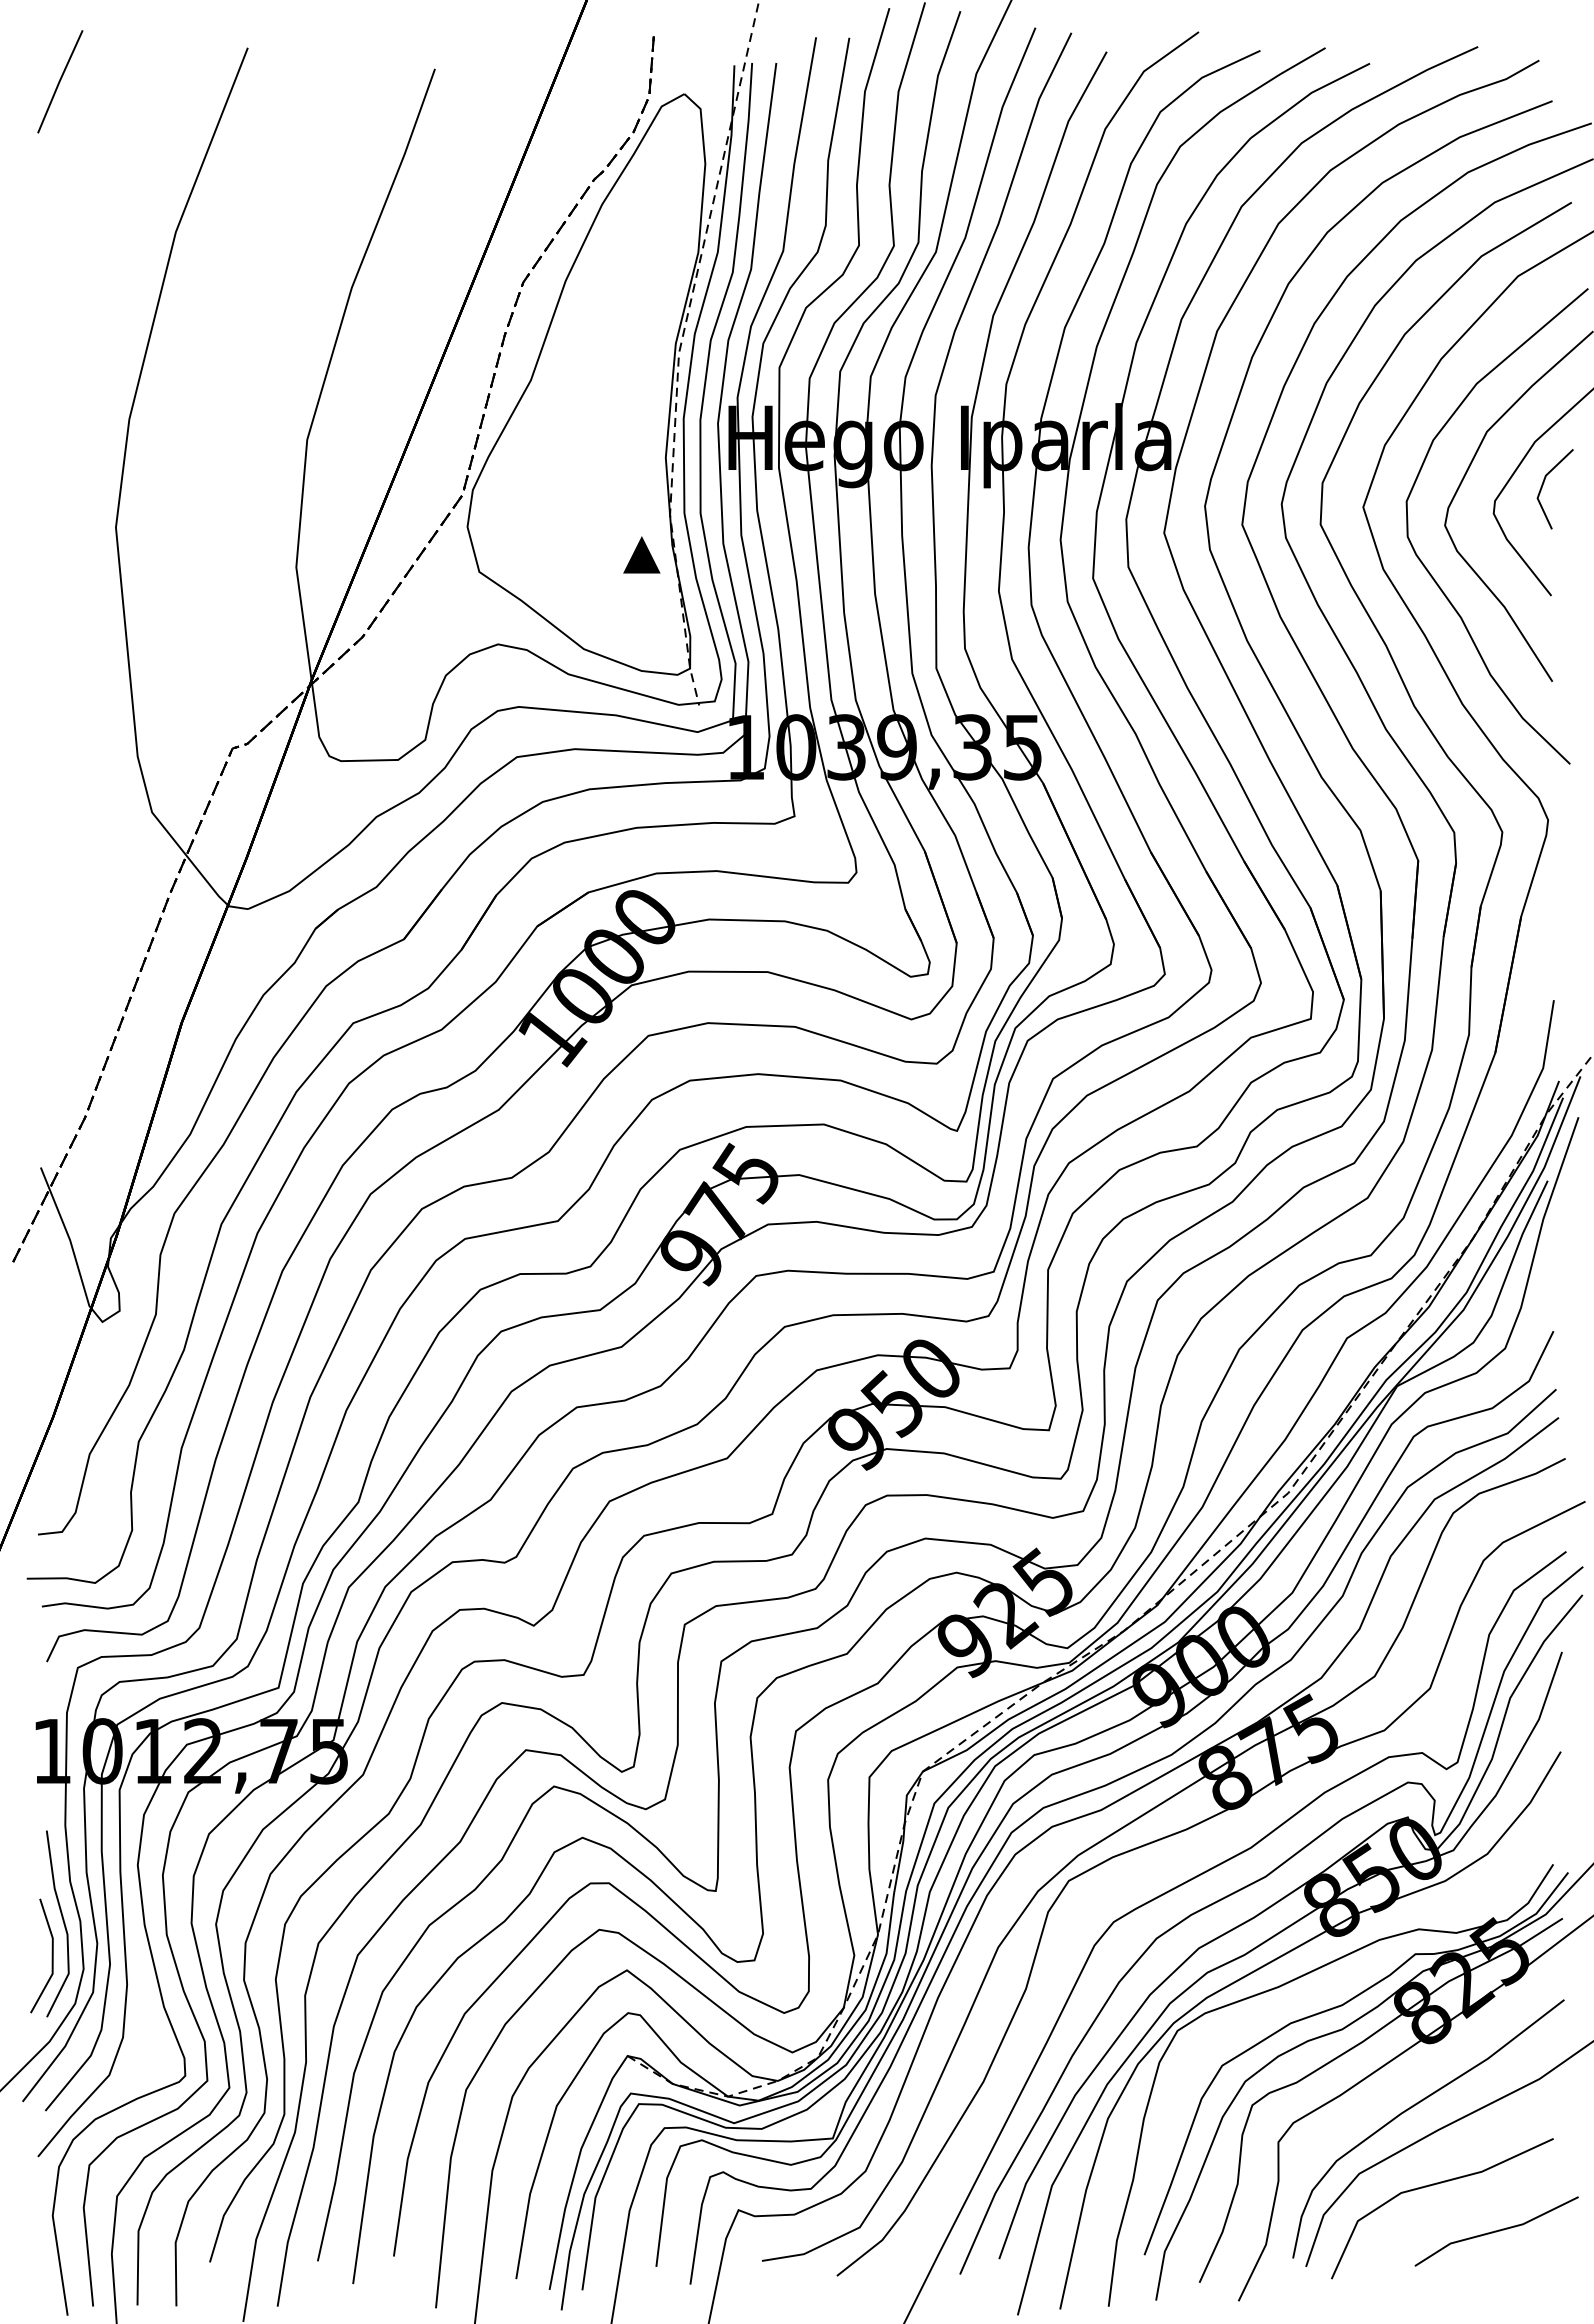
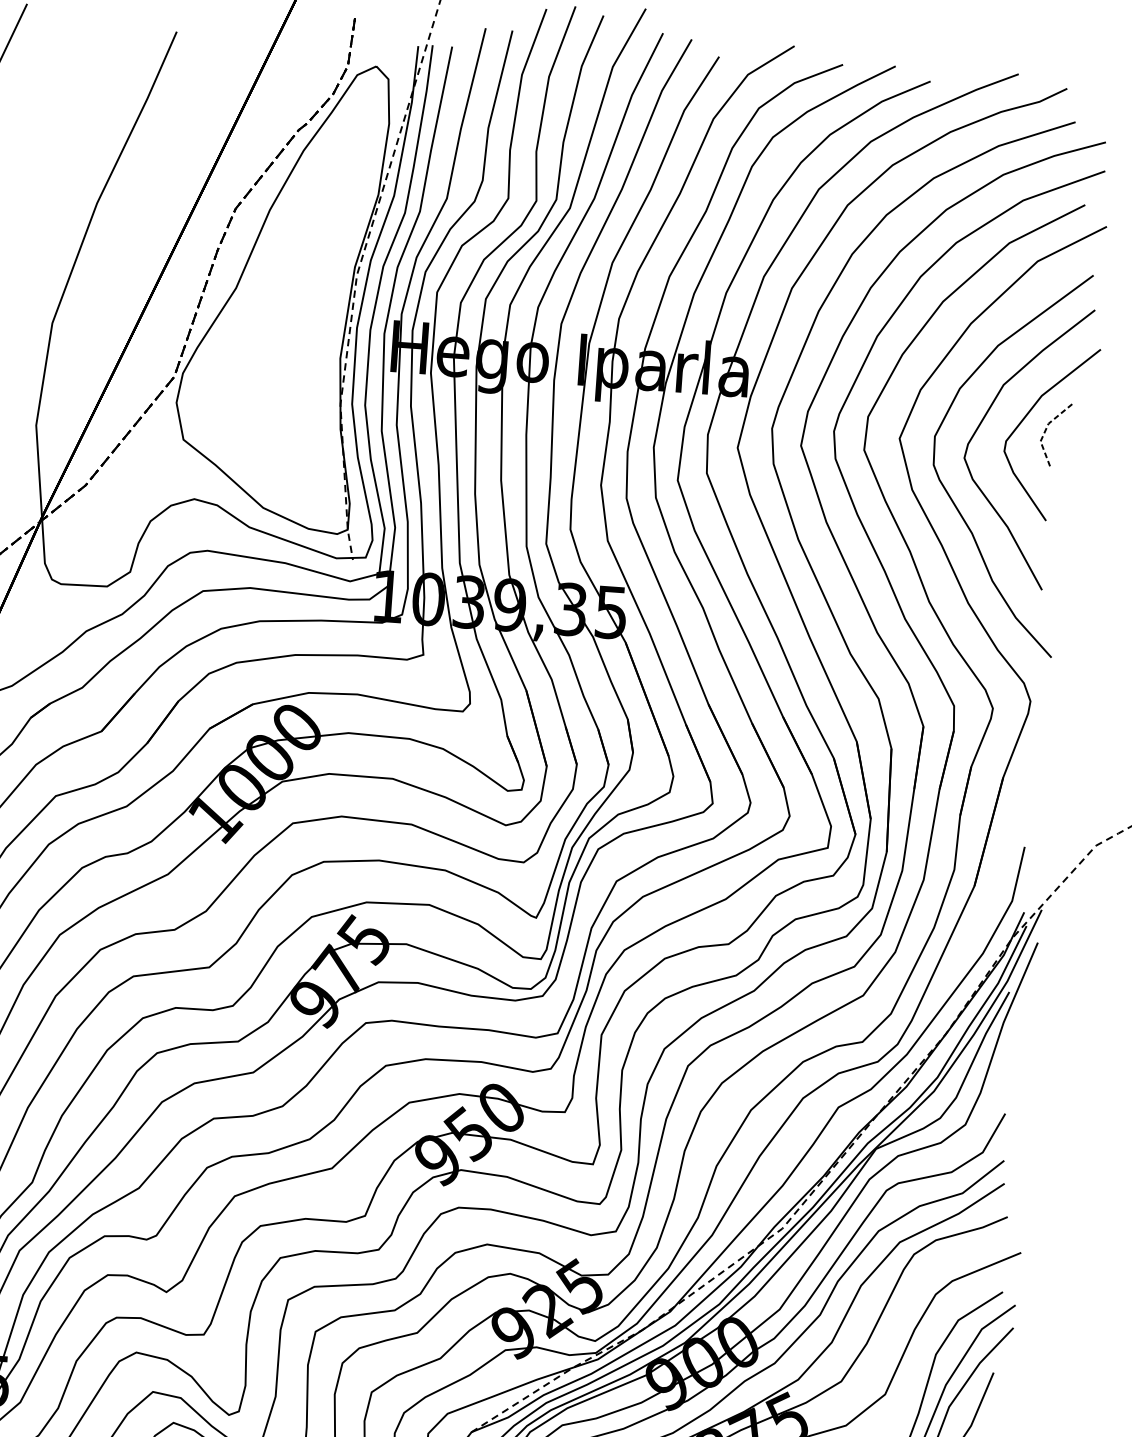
line: (1542, 485) -> (1045, 431), solid -> dashed
part: (641, 554) -> (315, 434), removed

